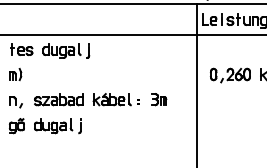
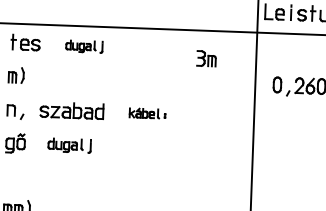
part: (66, 50) -> (84, 46), size x0.6
part: (115, 99) -> (146, 113), size x0.6
part: (159, 99) -> (206, 58), moved
part: (57, 126) -> (69, 145), size x0.7

